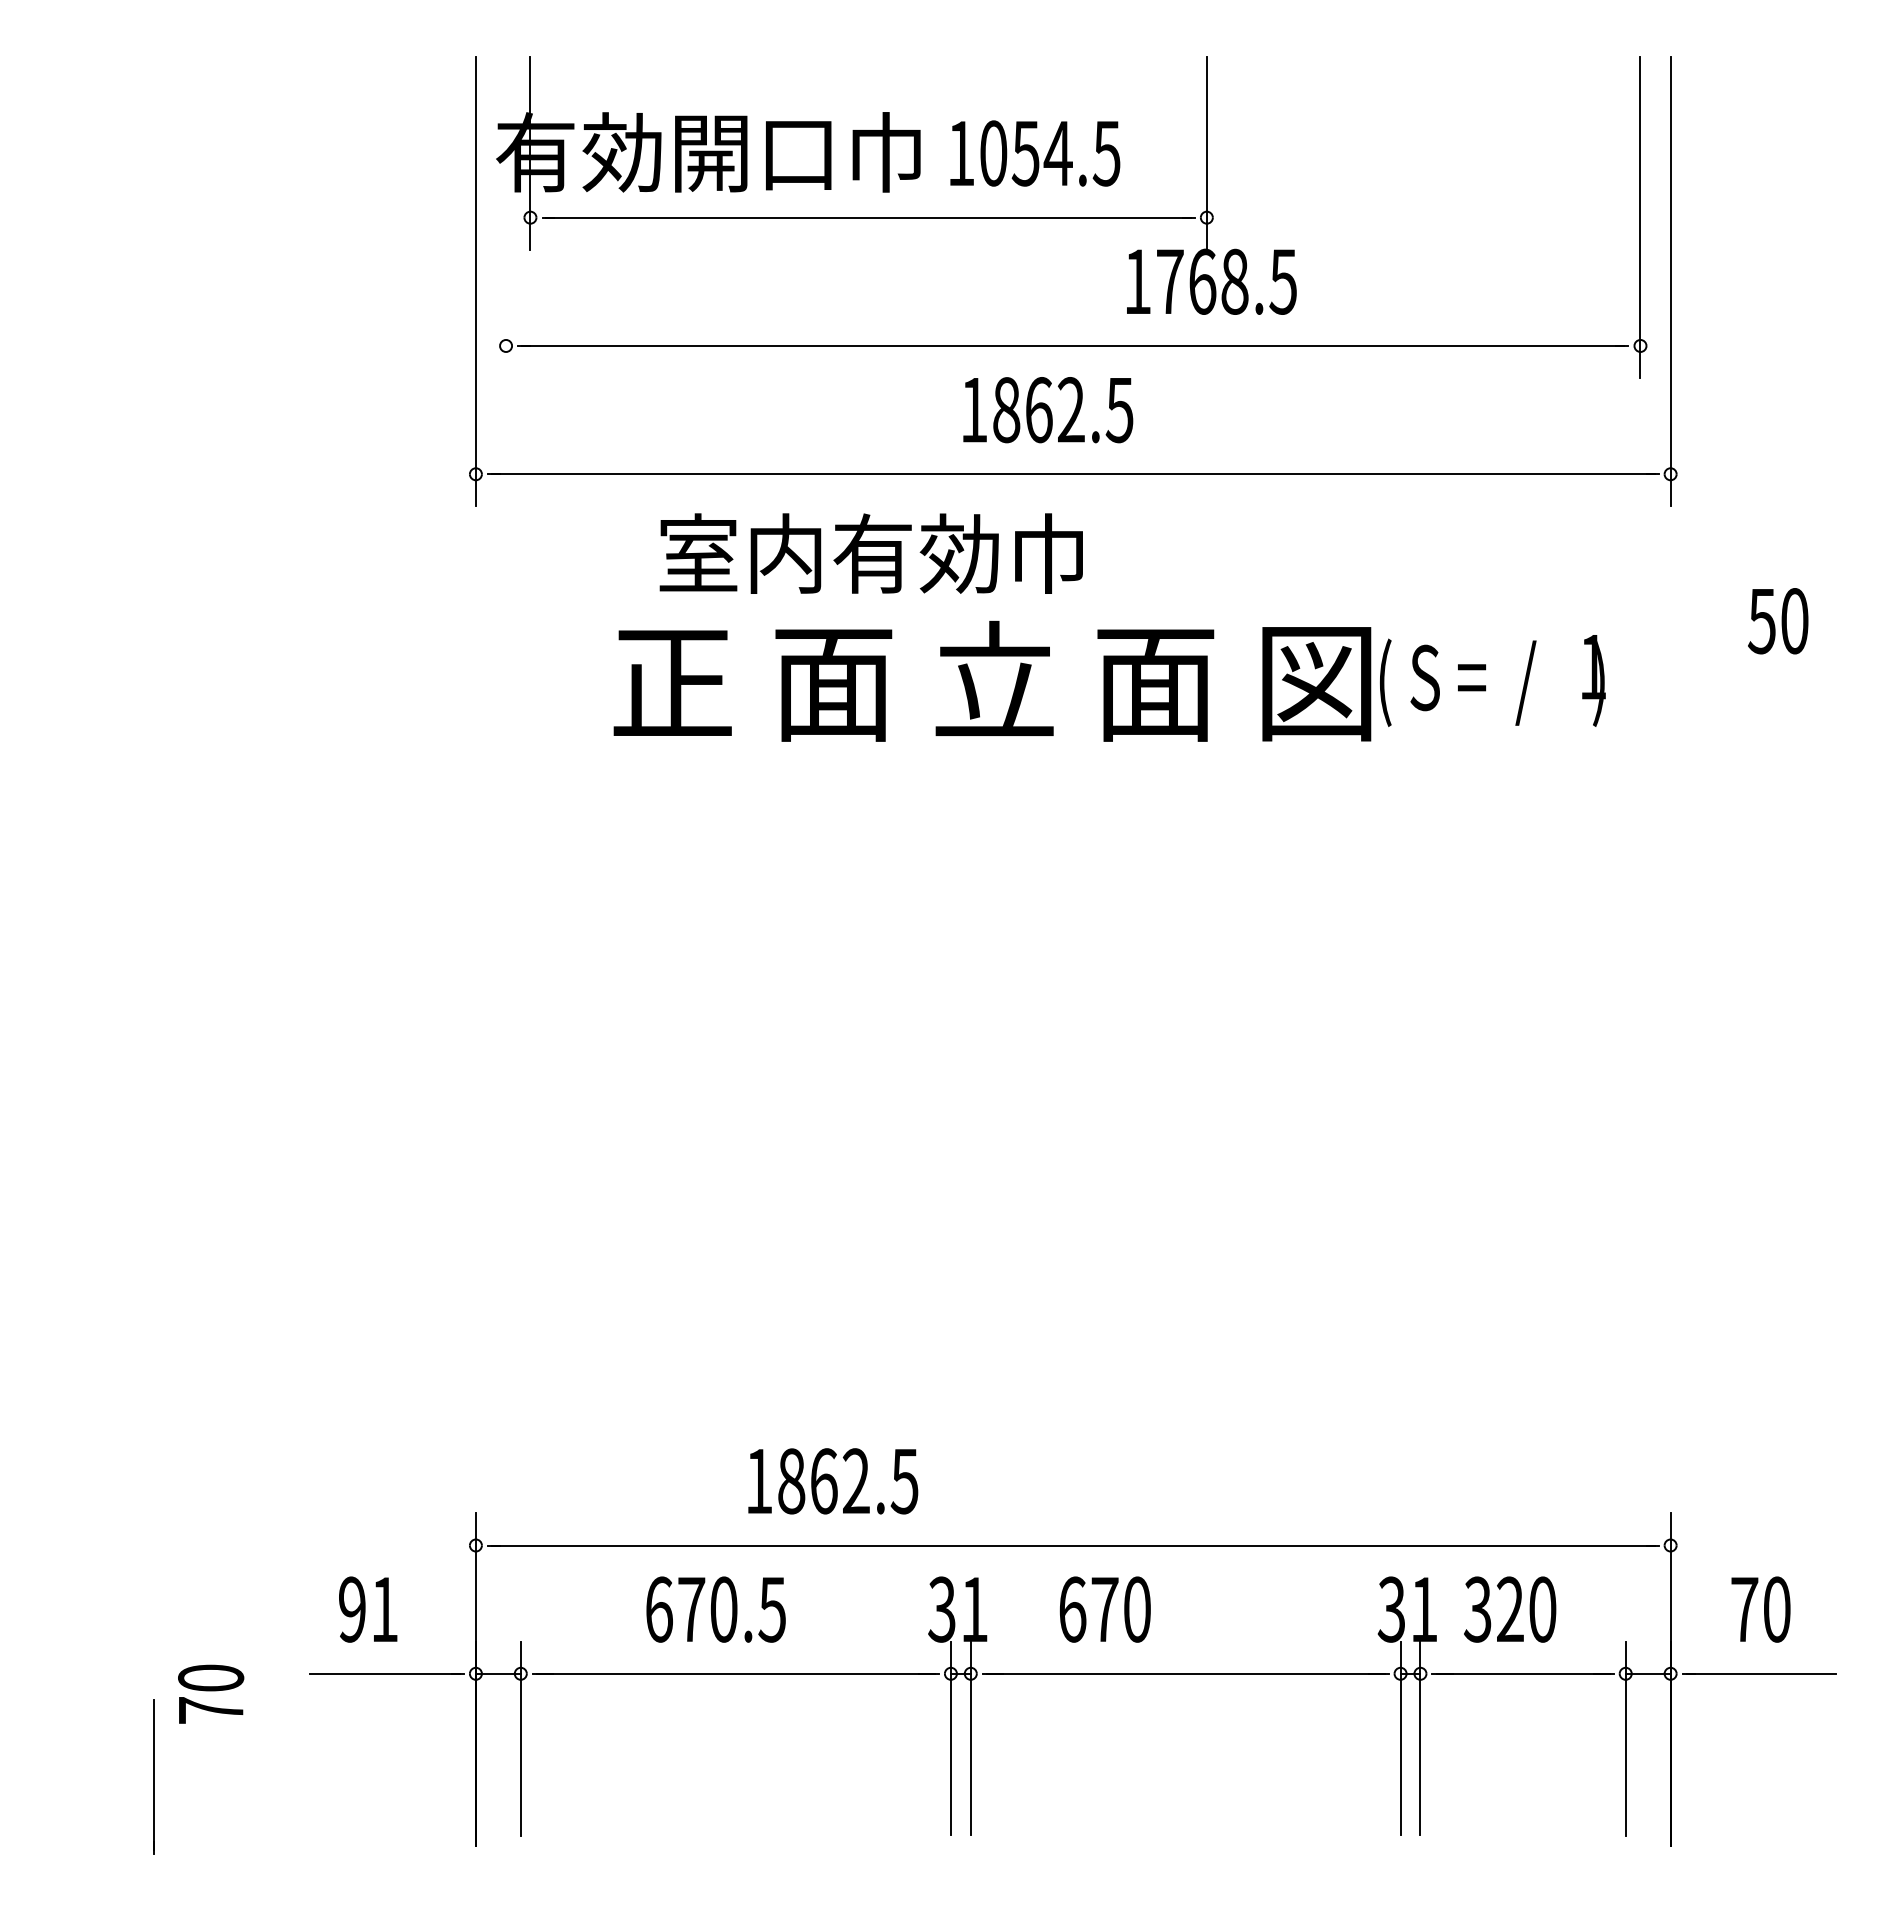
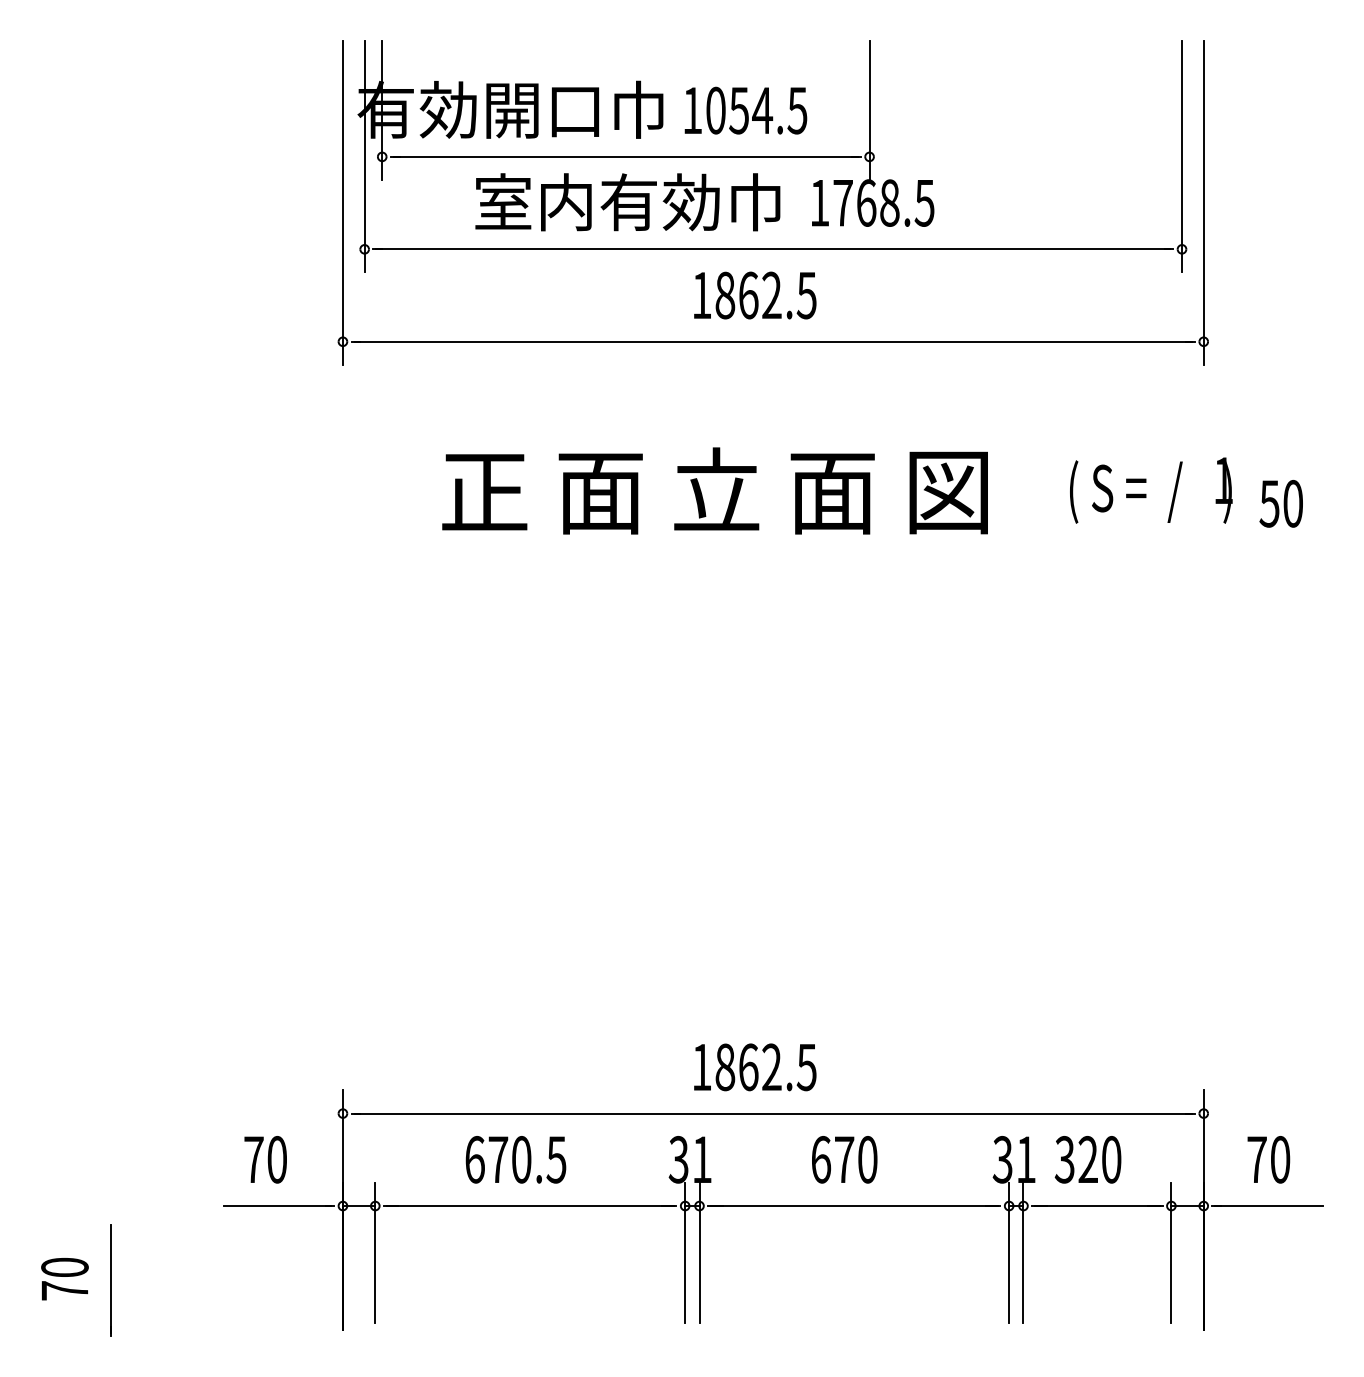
line: (506, 217) -> (364, 156), added
text: (870, 553) -> (627, 202), moved
text: (1778, 621) -> (1281, 504), moved
text: (1492, 680) -> (1151, 490), moved
text: (833, 1481) -> (755, 1067), moved
text: (368, 1609) -> (265, 1159), 91 -> 70
text: (1104, 1609) -> (844, 1159), moved
text: (211, 1693) -> (65, 1278), moved

